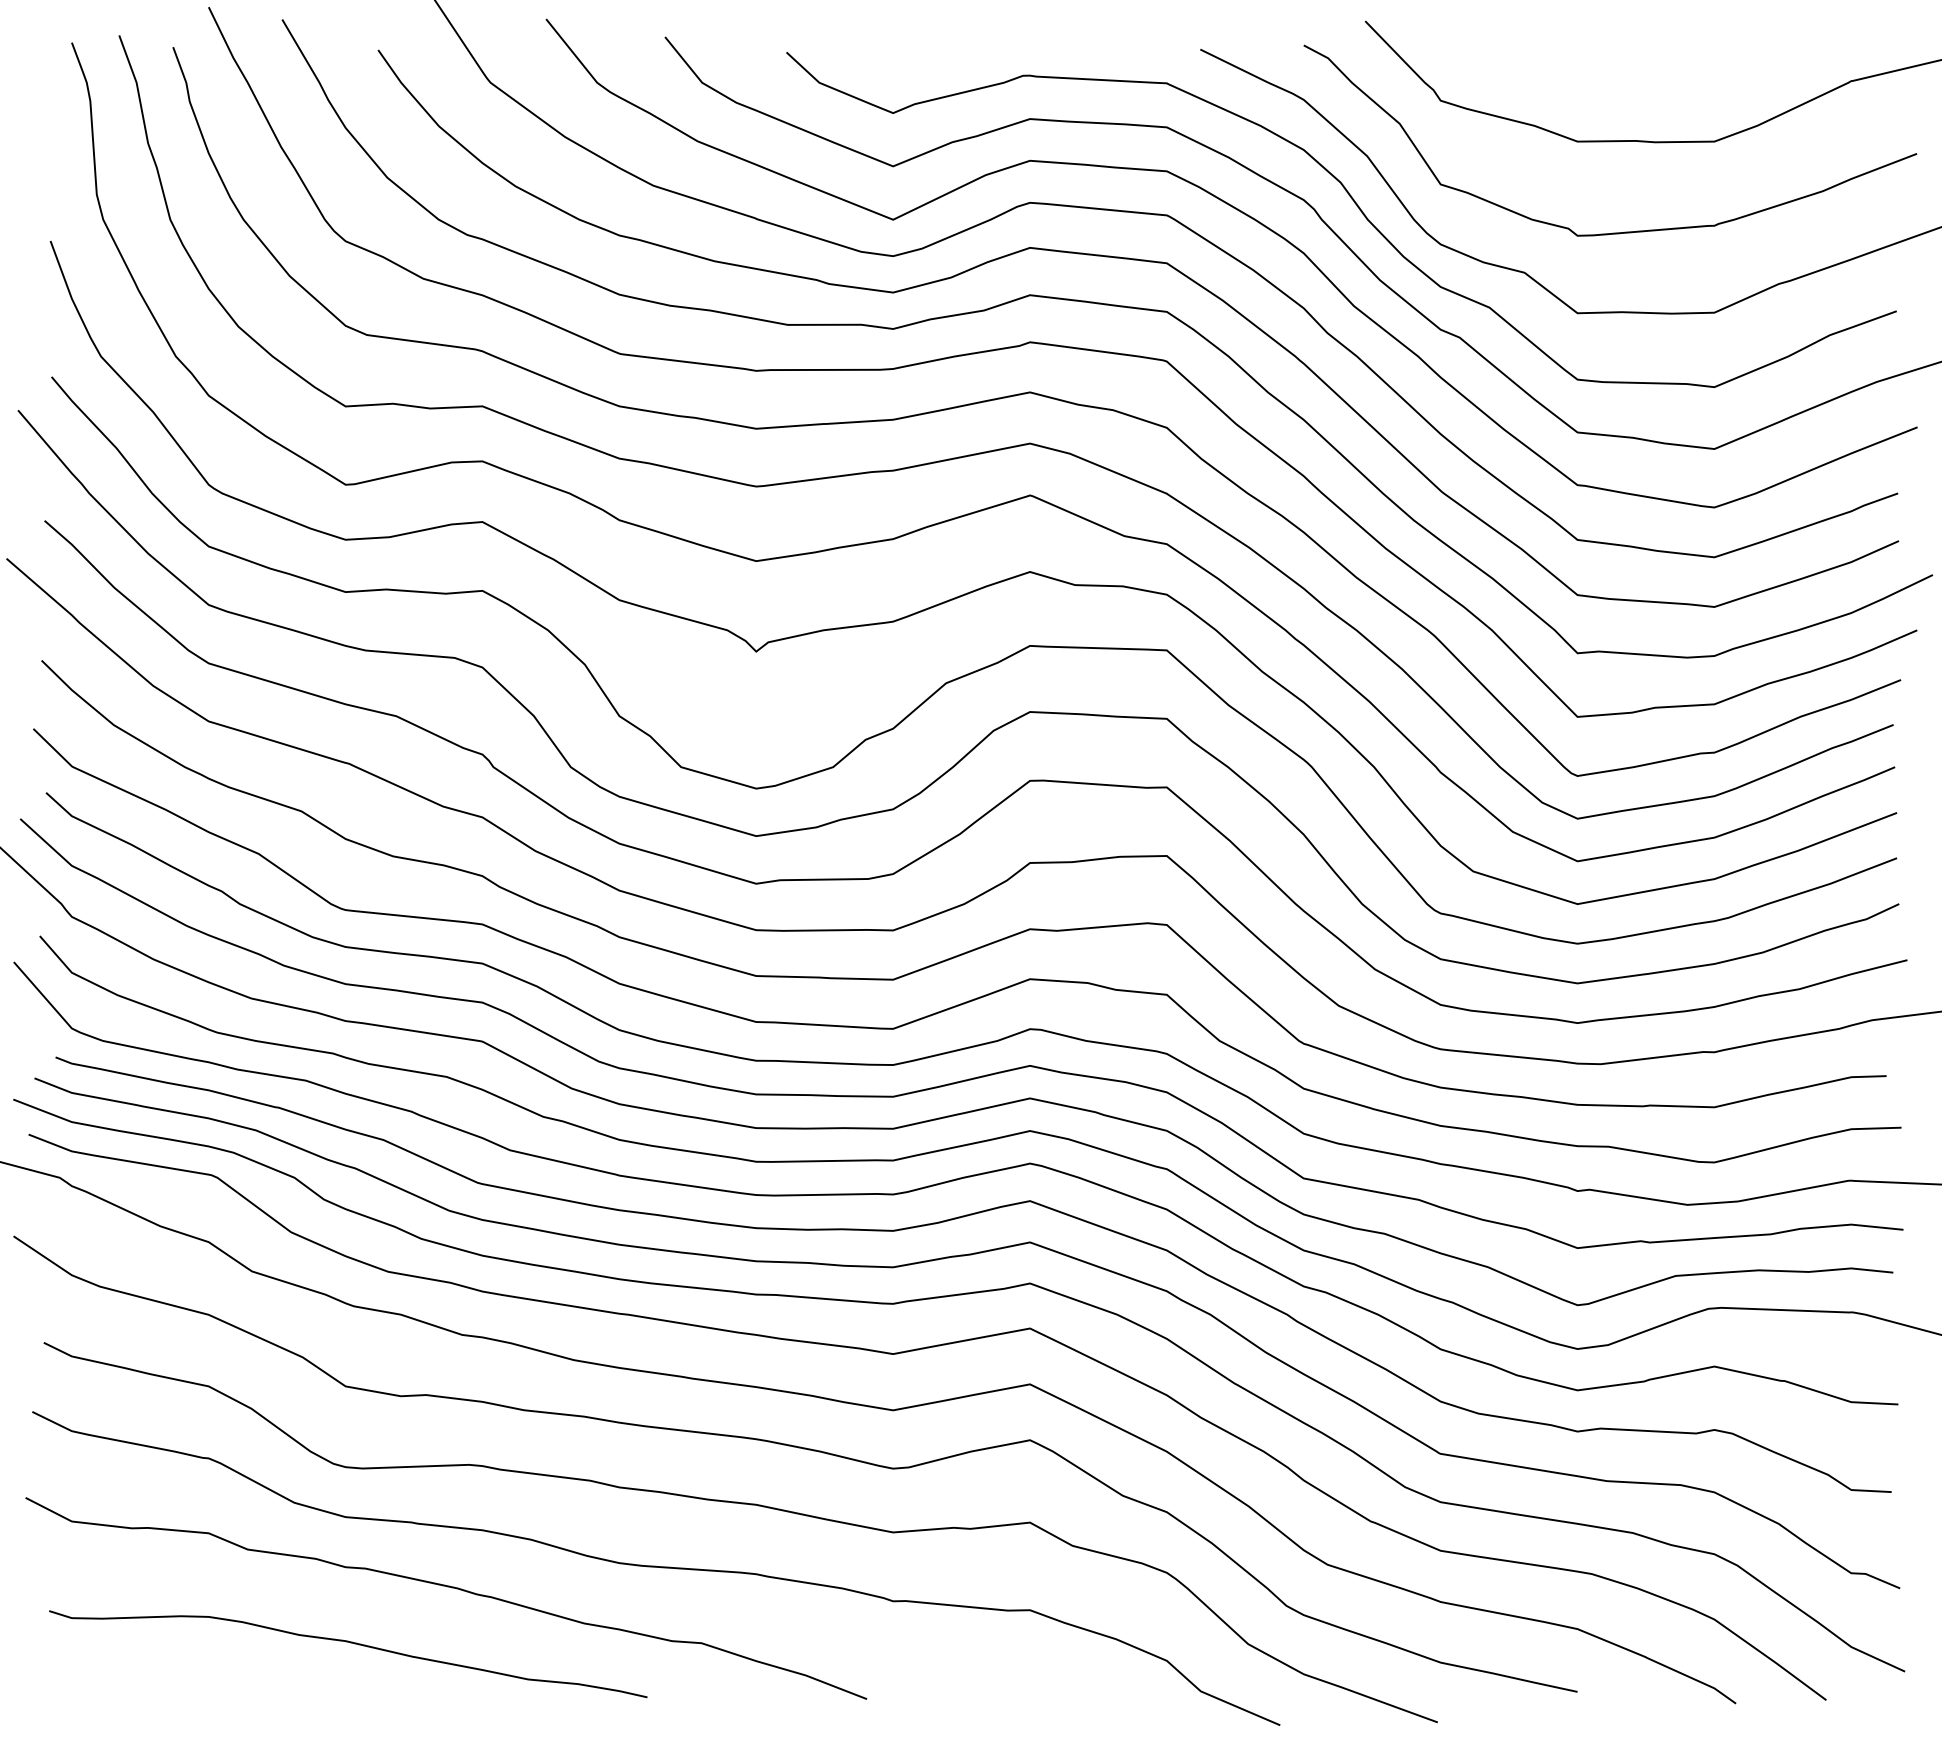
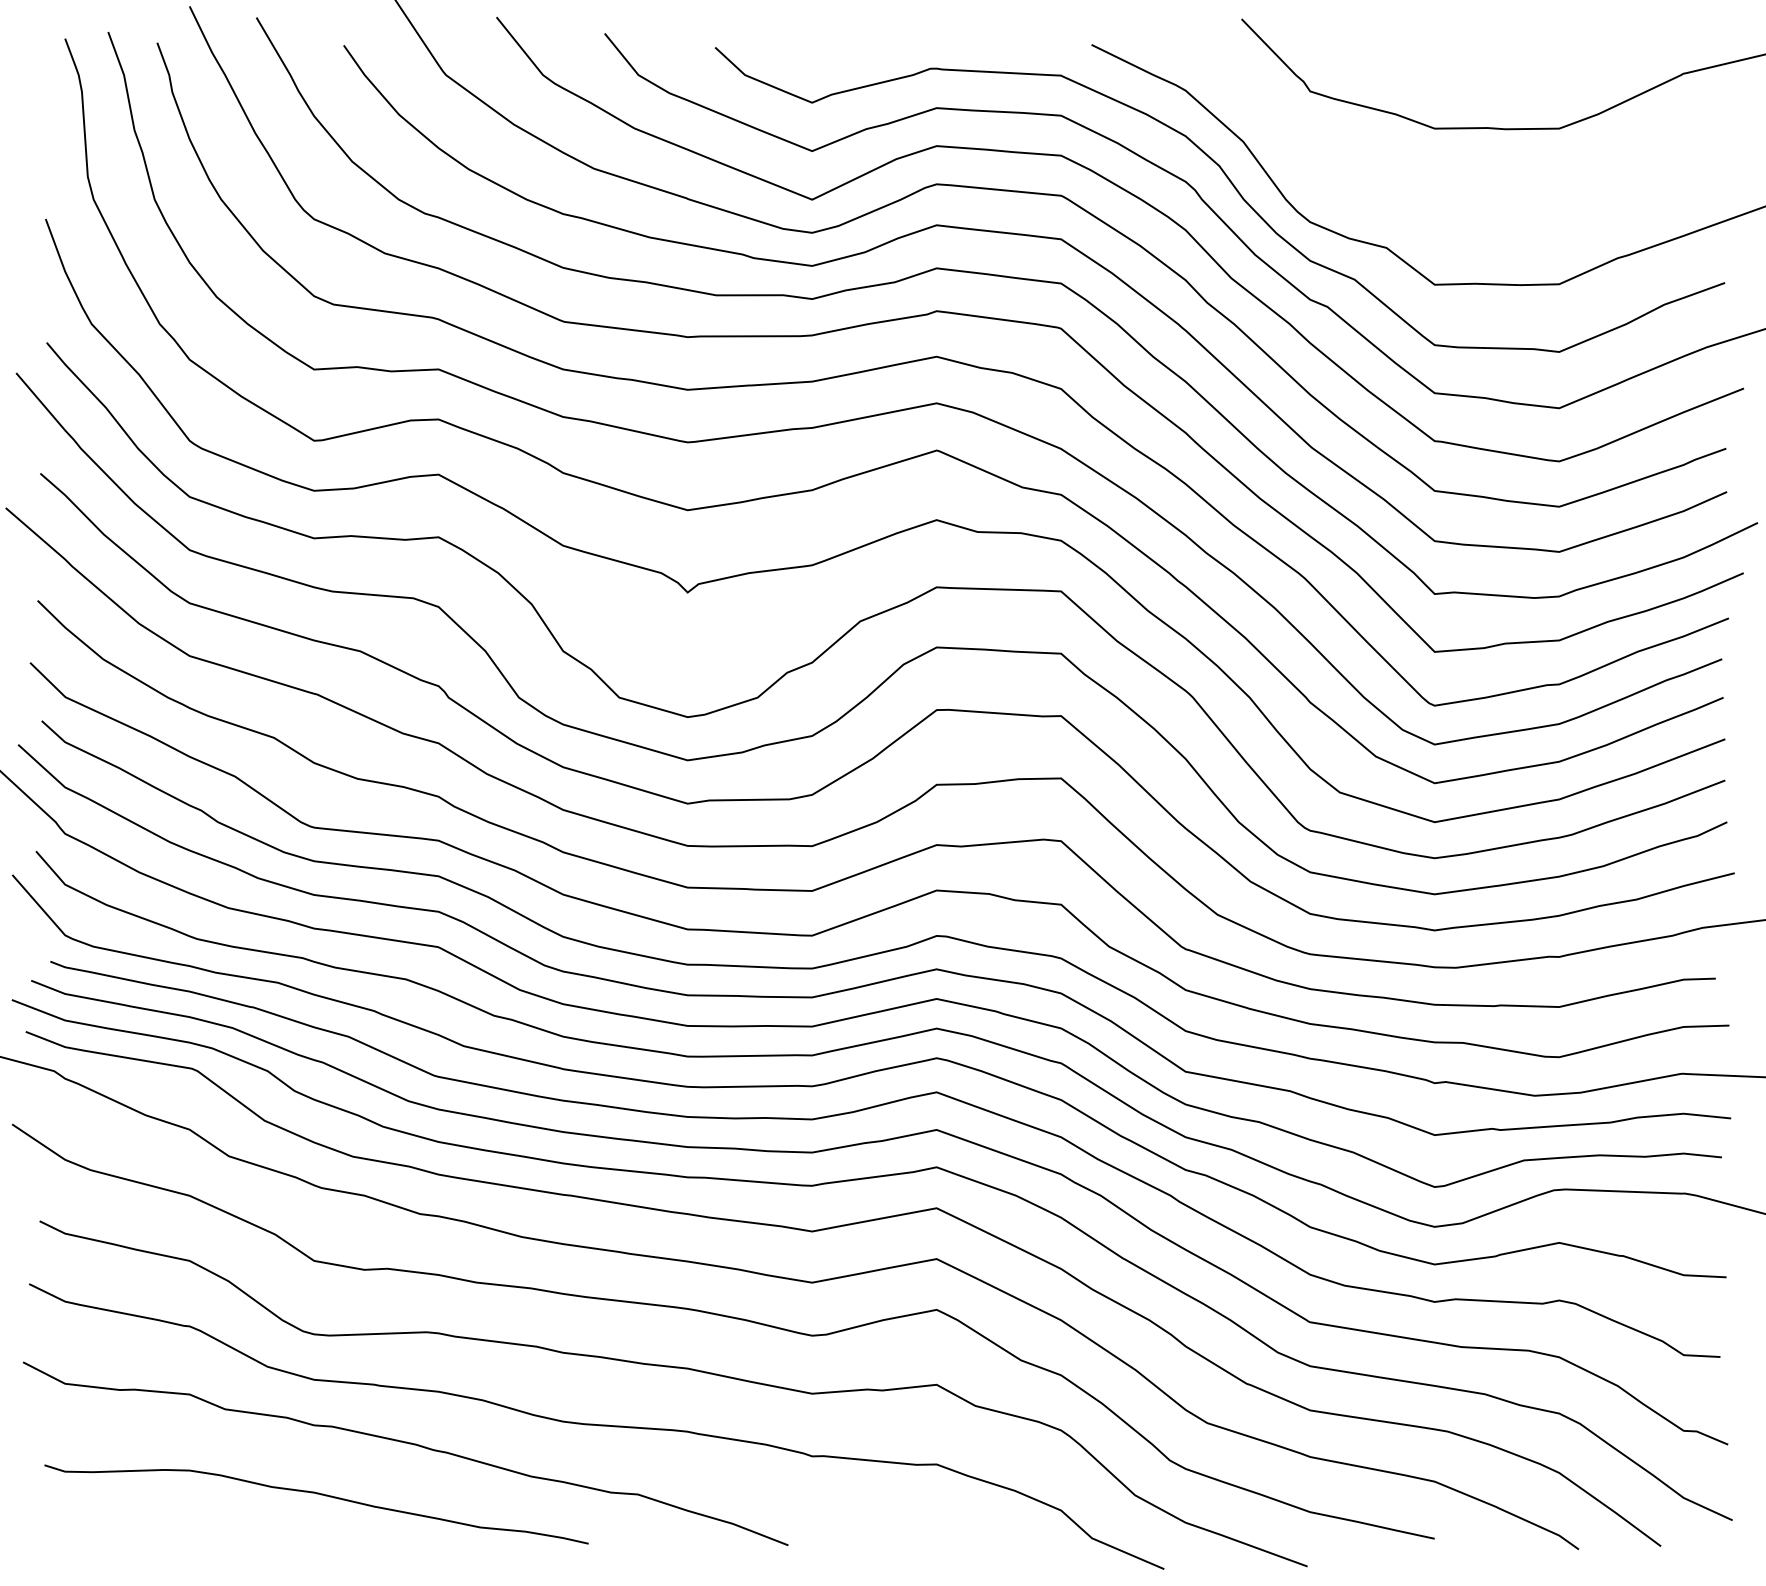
curve: (1612, 232) -> (1466, 211), removed

